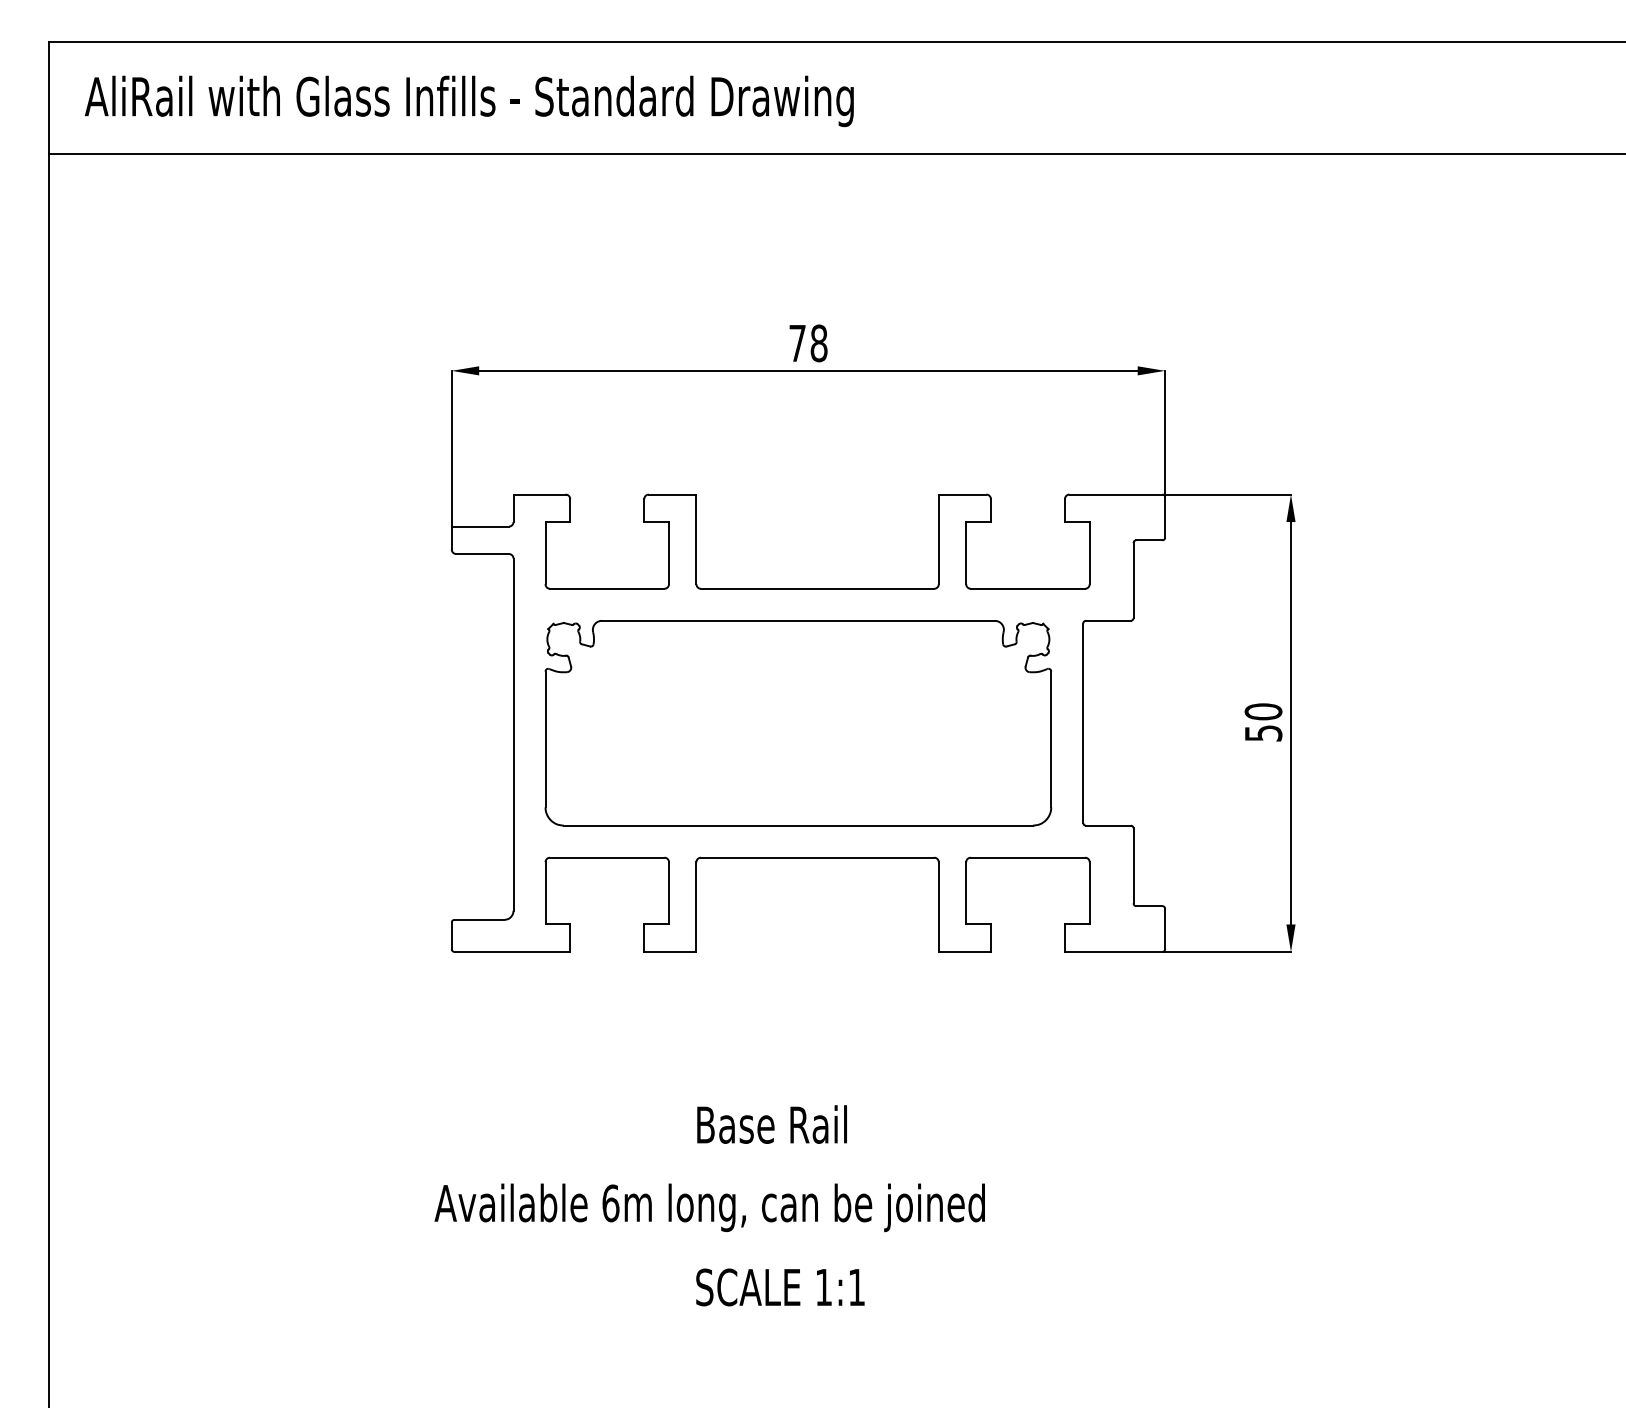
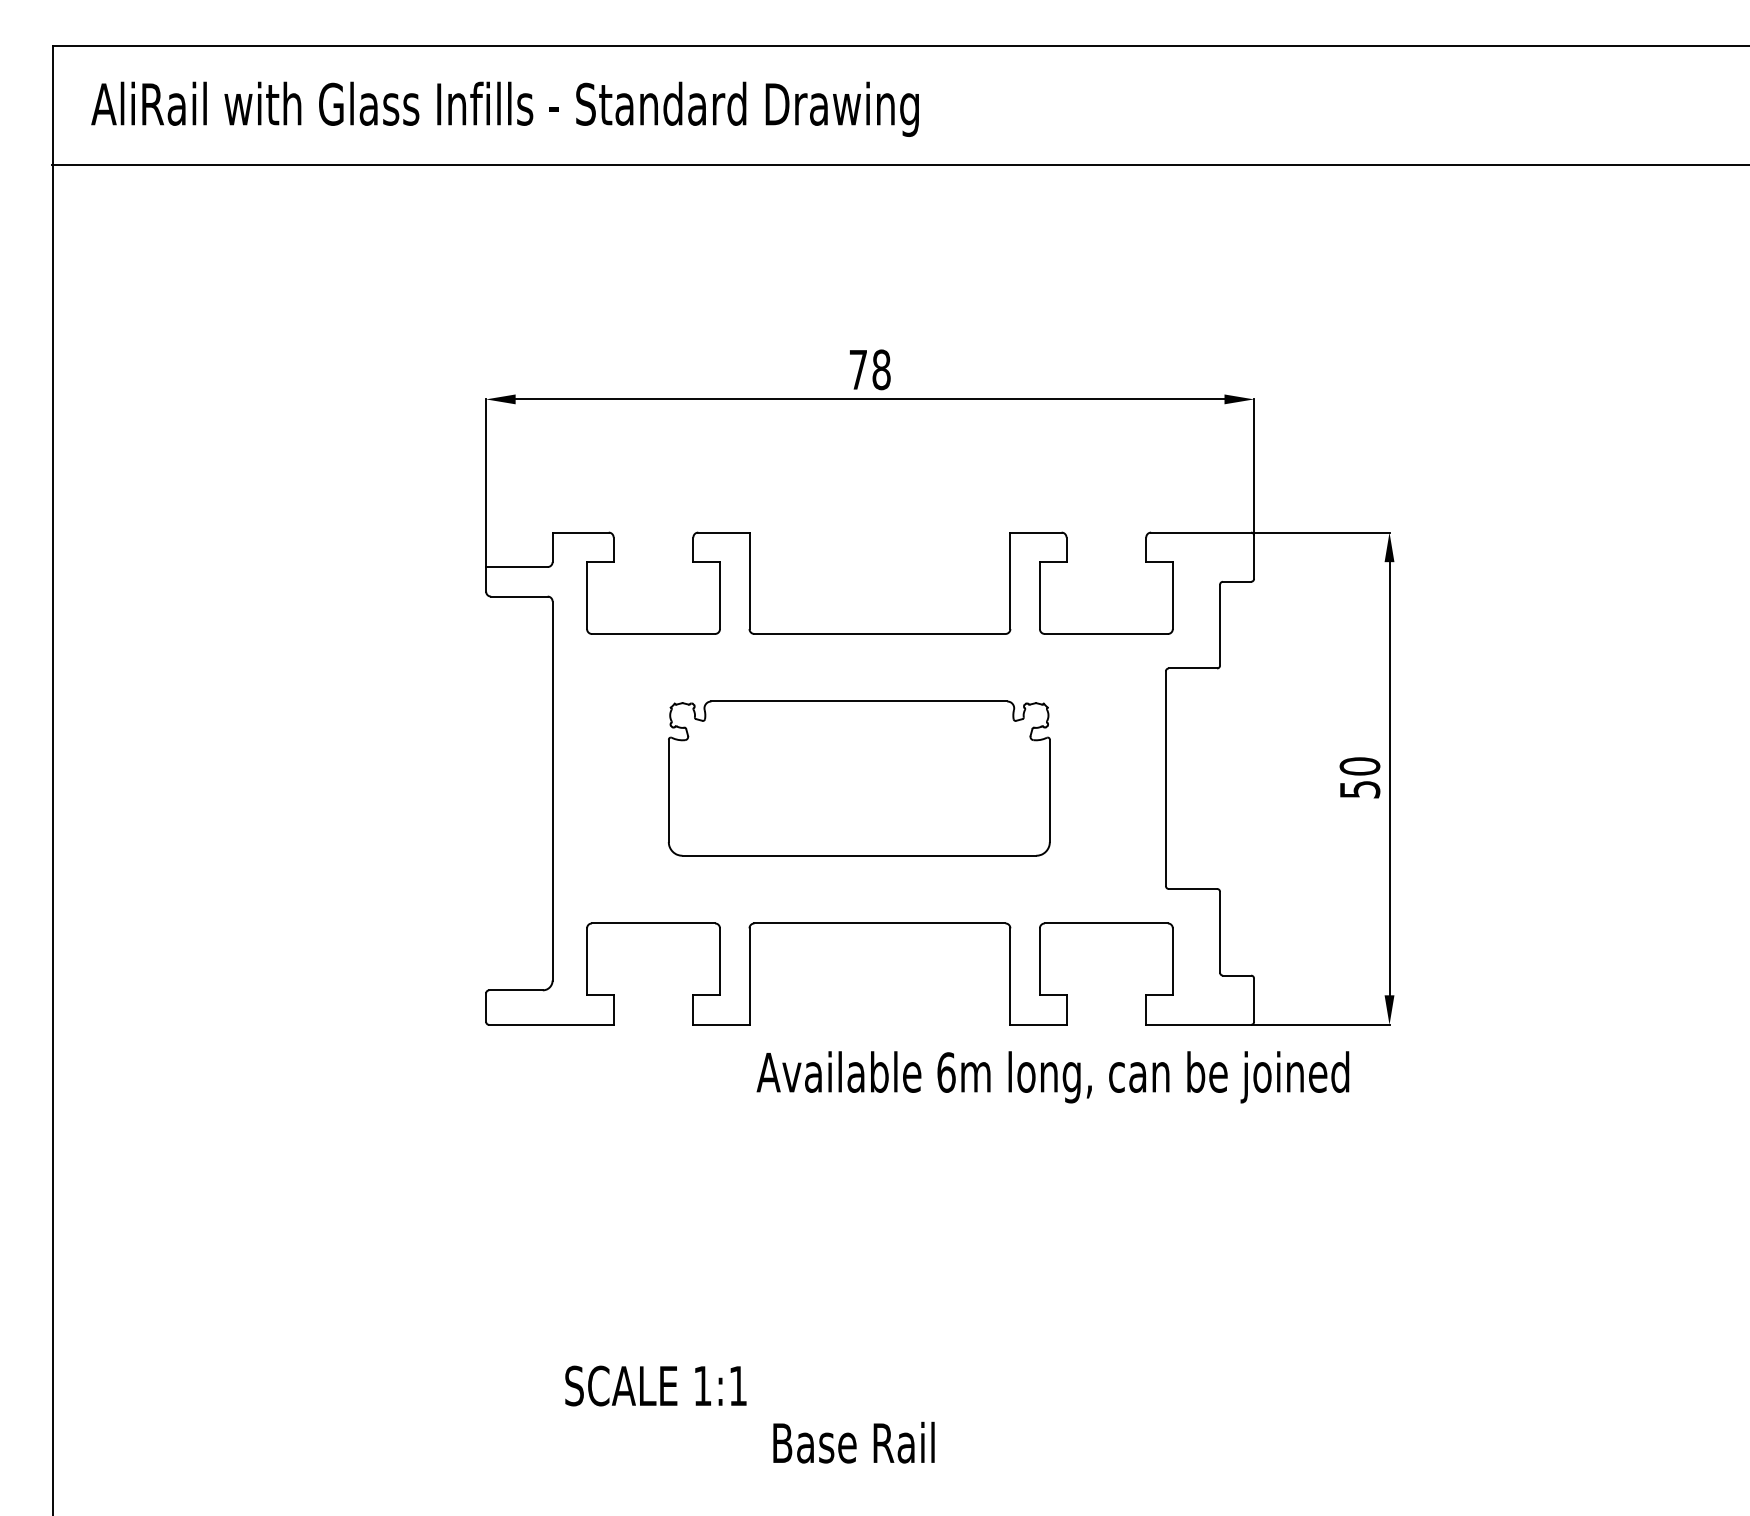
part: (798, 723) -> (859, 778), size x0.7
text: (771, 1124) -> (853, 1442), moved
text: (709, 1207) -> (1052, 1077), moved
text: (780, 1286) -> (655, 1385), moved

